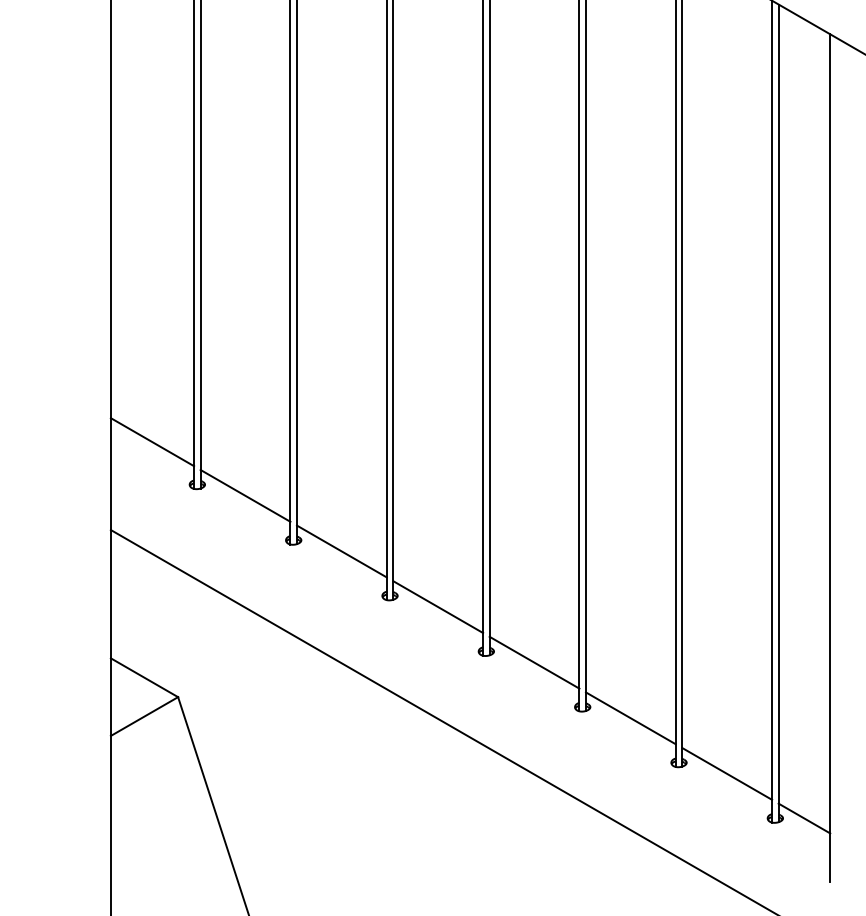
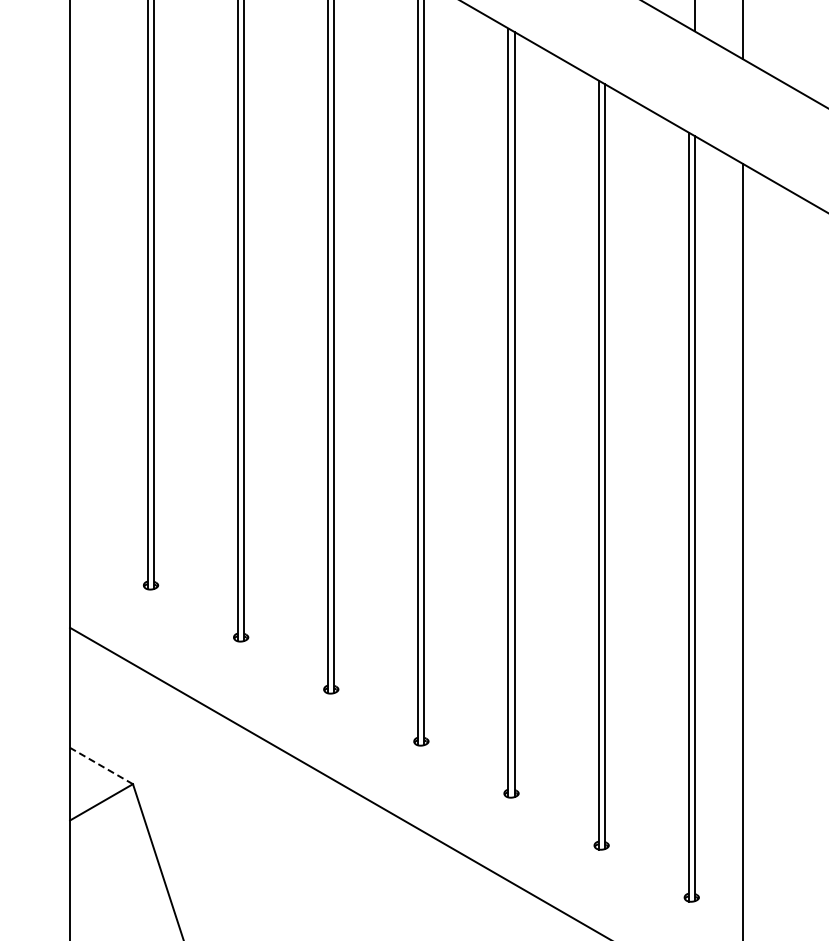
line: (151, 442) -> (108, 545), removed
line: (245, 495) -> (196, 595), removed
line: (342, 551) -> (286, 647), removed
line: (438, 606) -> (376, 699), removed
line: (534, 662) -> (466, 751), removed
line: (144, 677) -> (101, 765), solid -> dashed
line: (630, 717) -> (556, 803), removed
line: (726, 773) -> (646, 855), removed
line: (803, 818) -> (718, 897), removed

